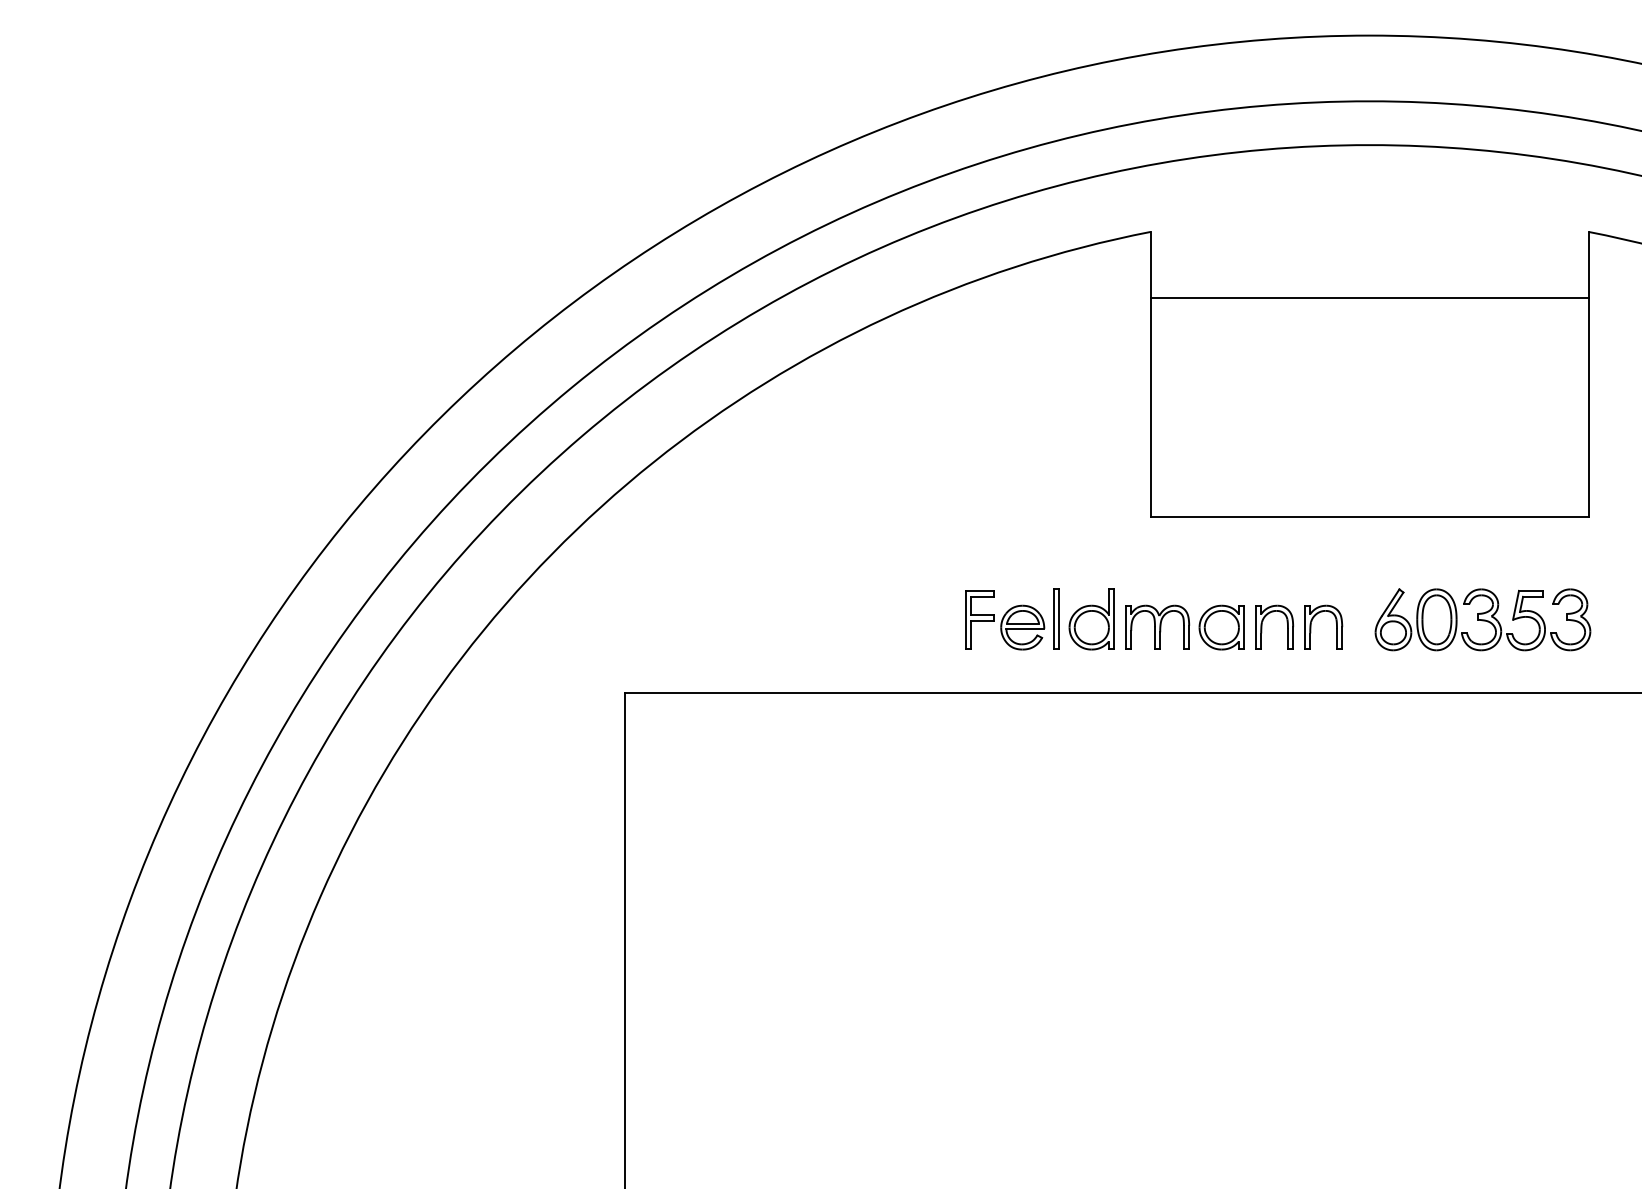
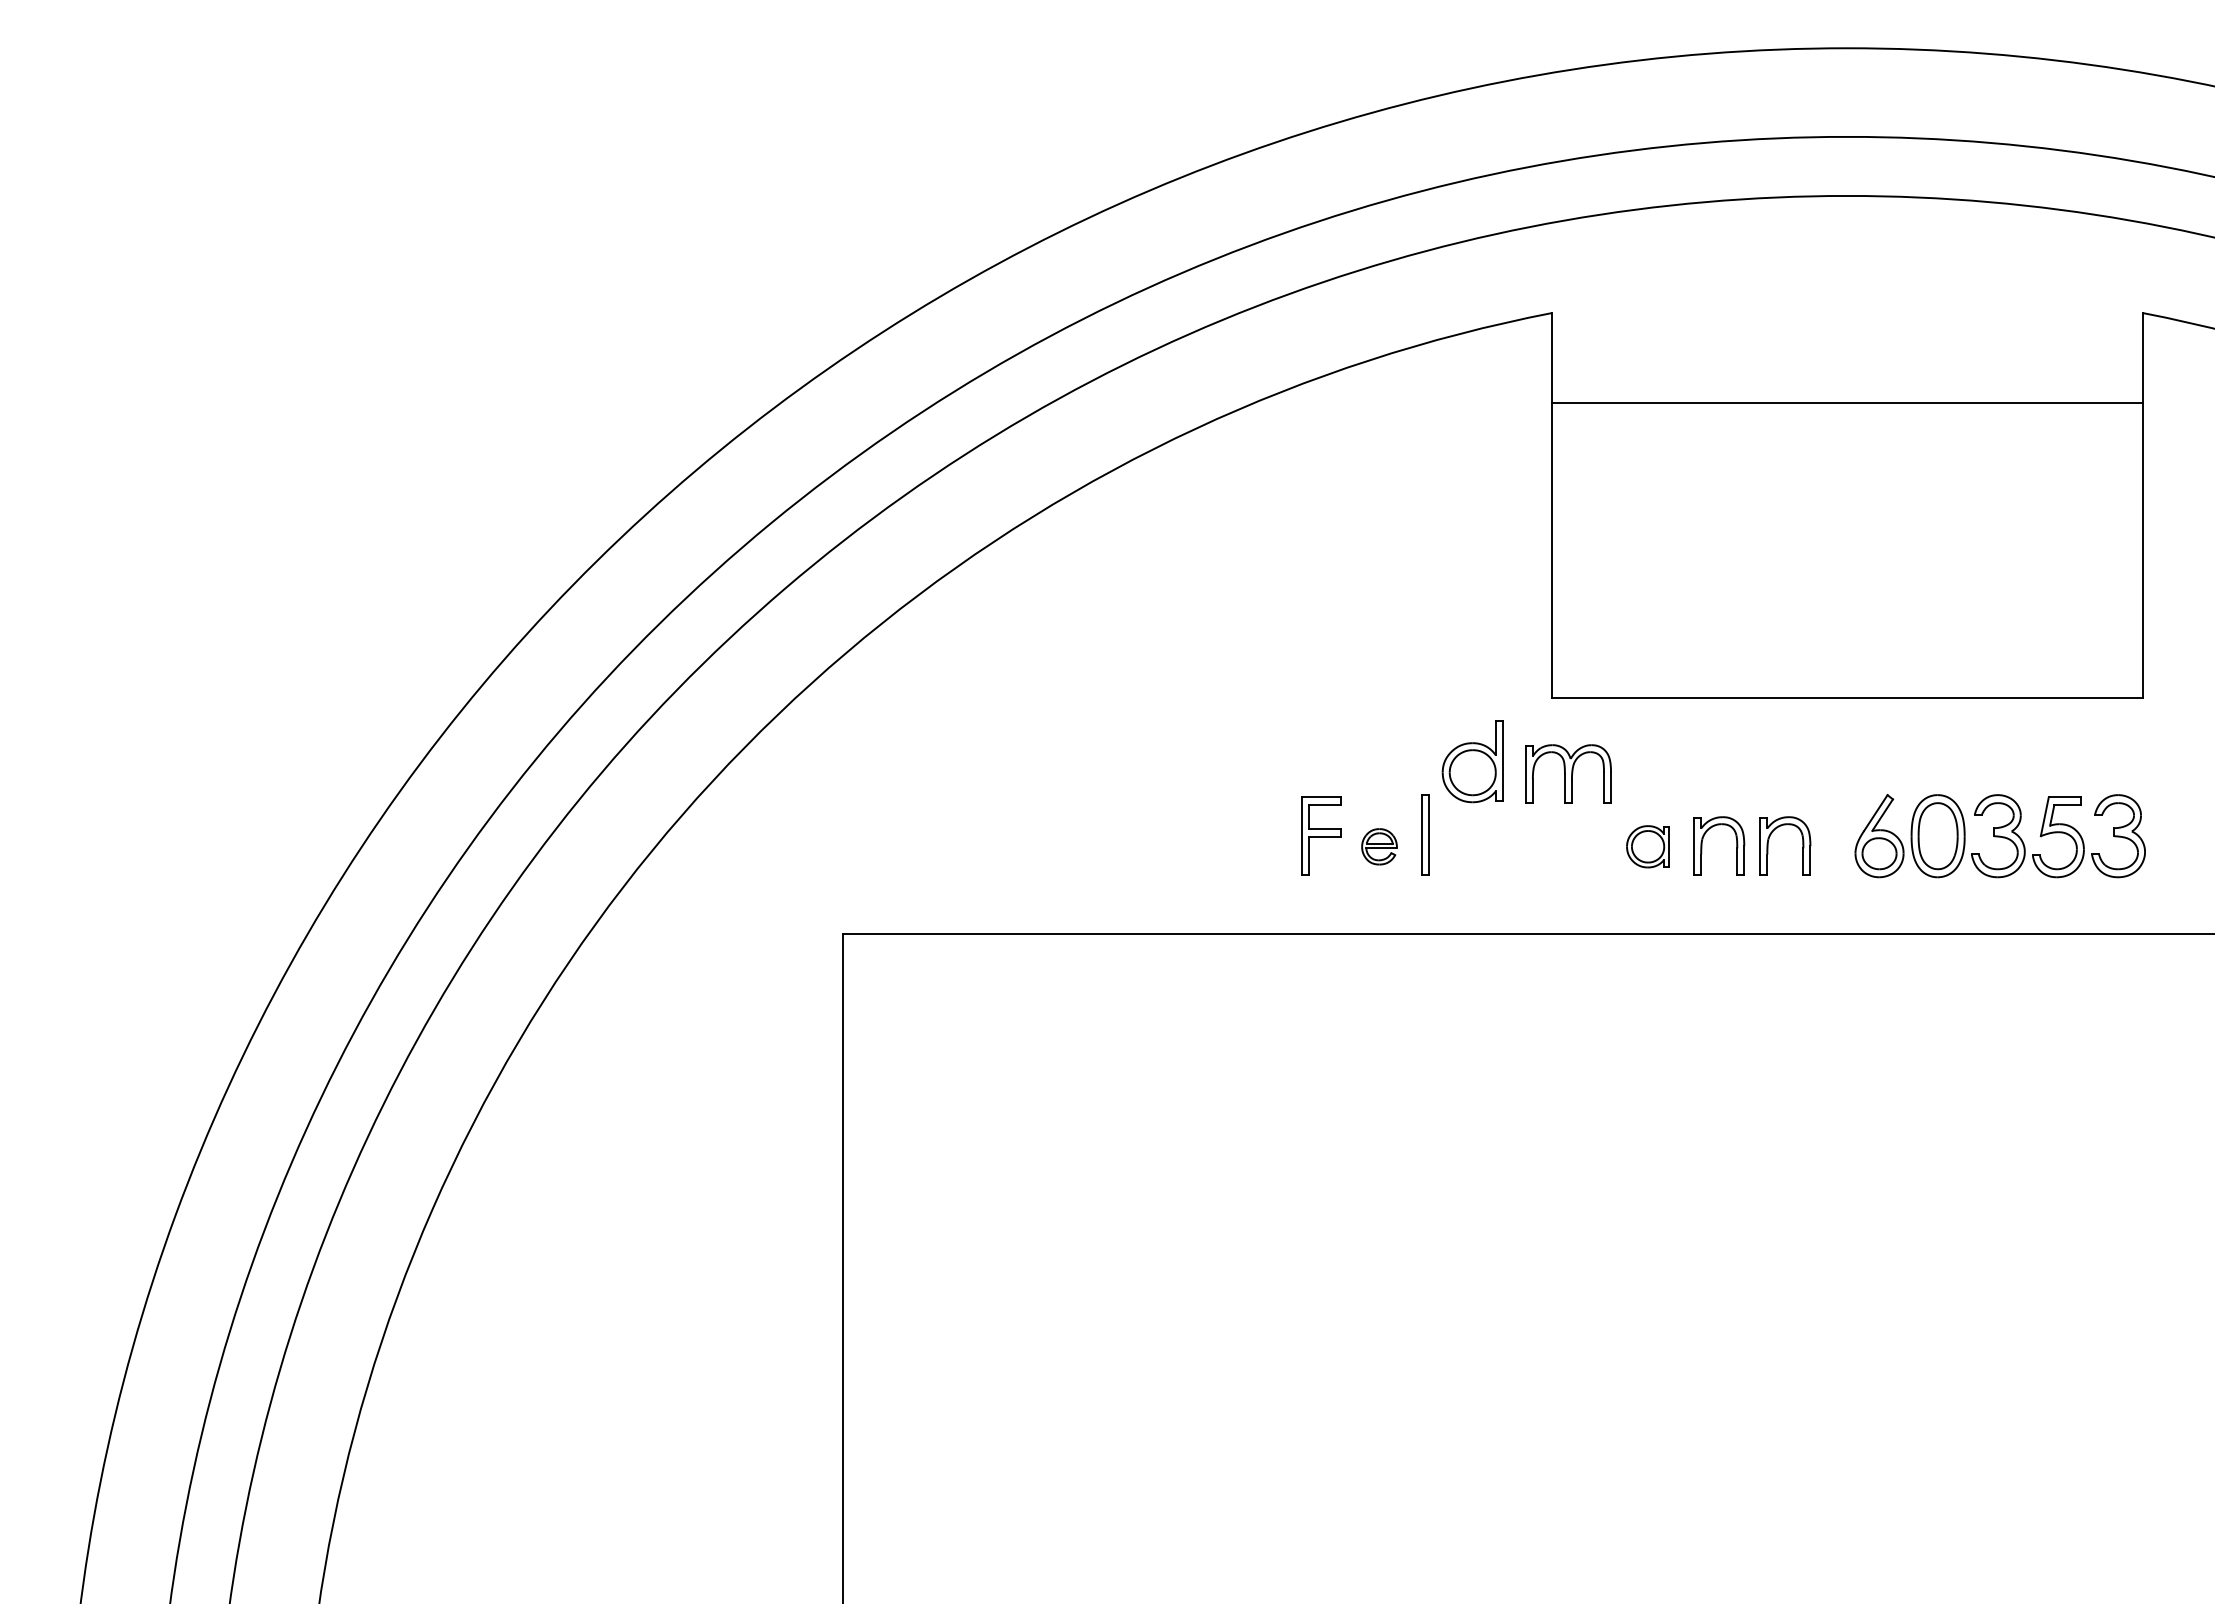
part: (1091, 619) -> (1472, 761), moved
part: (1157, 626) -> (1568, 773), moved
part: (1022, 627) -> (1379, 846), size x0.6
part: (1221, 627) -> (1647, 846), size x0.7

